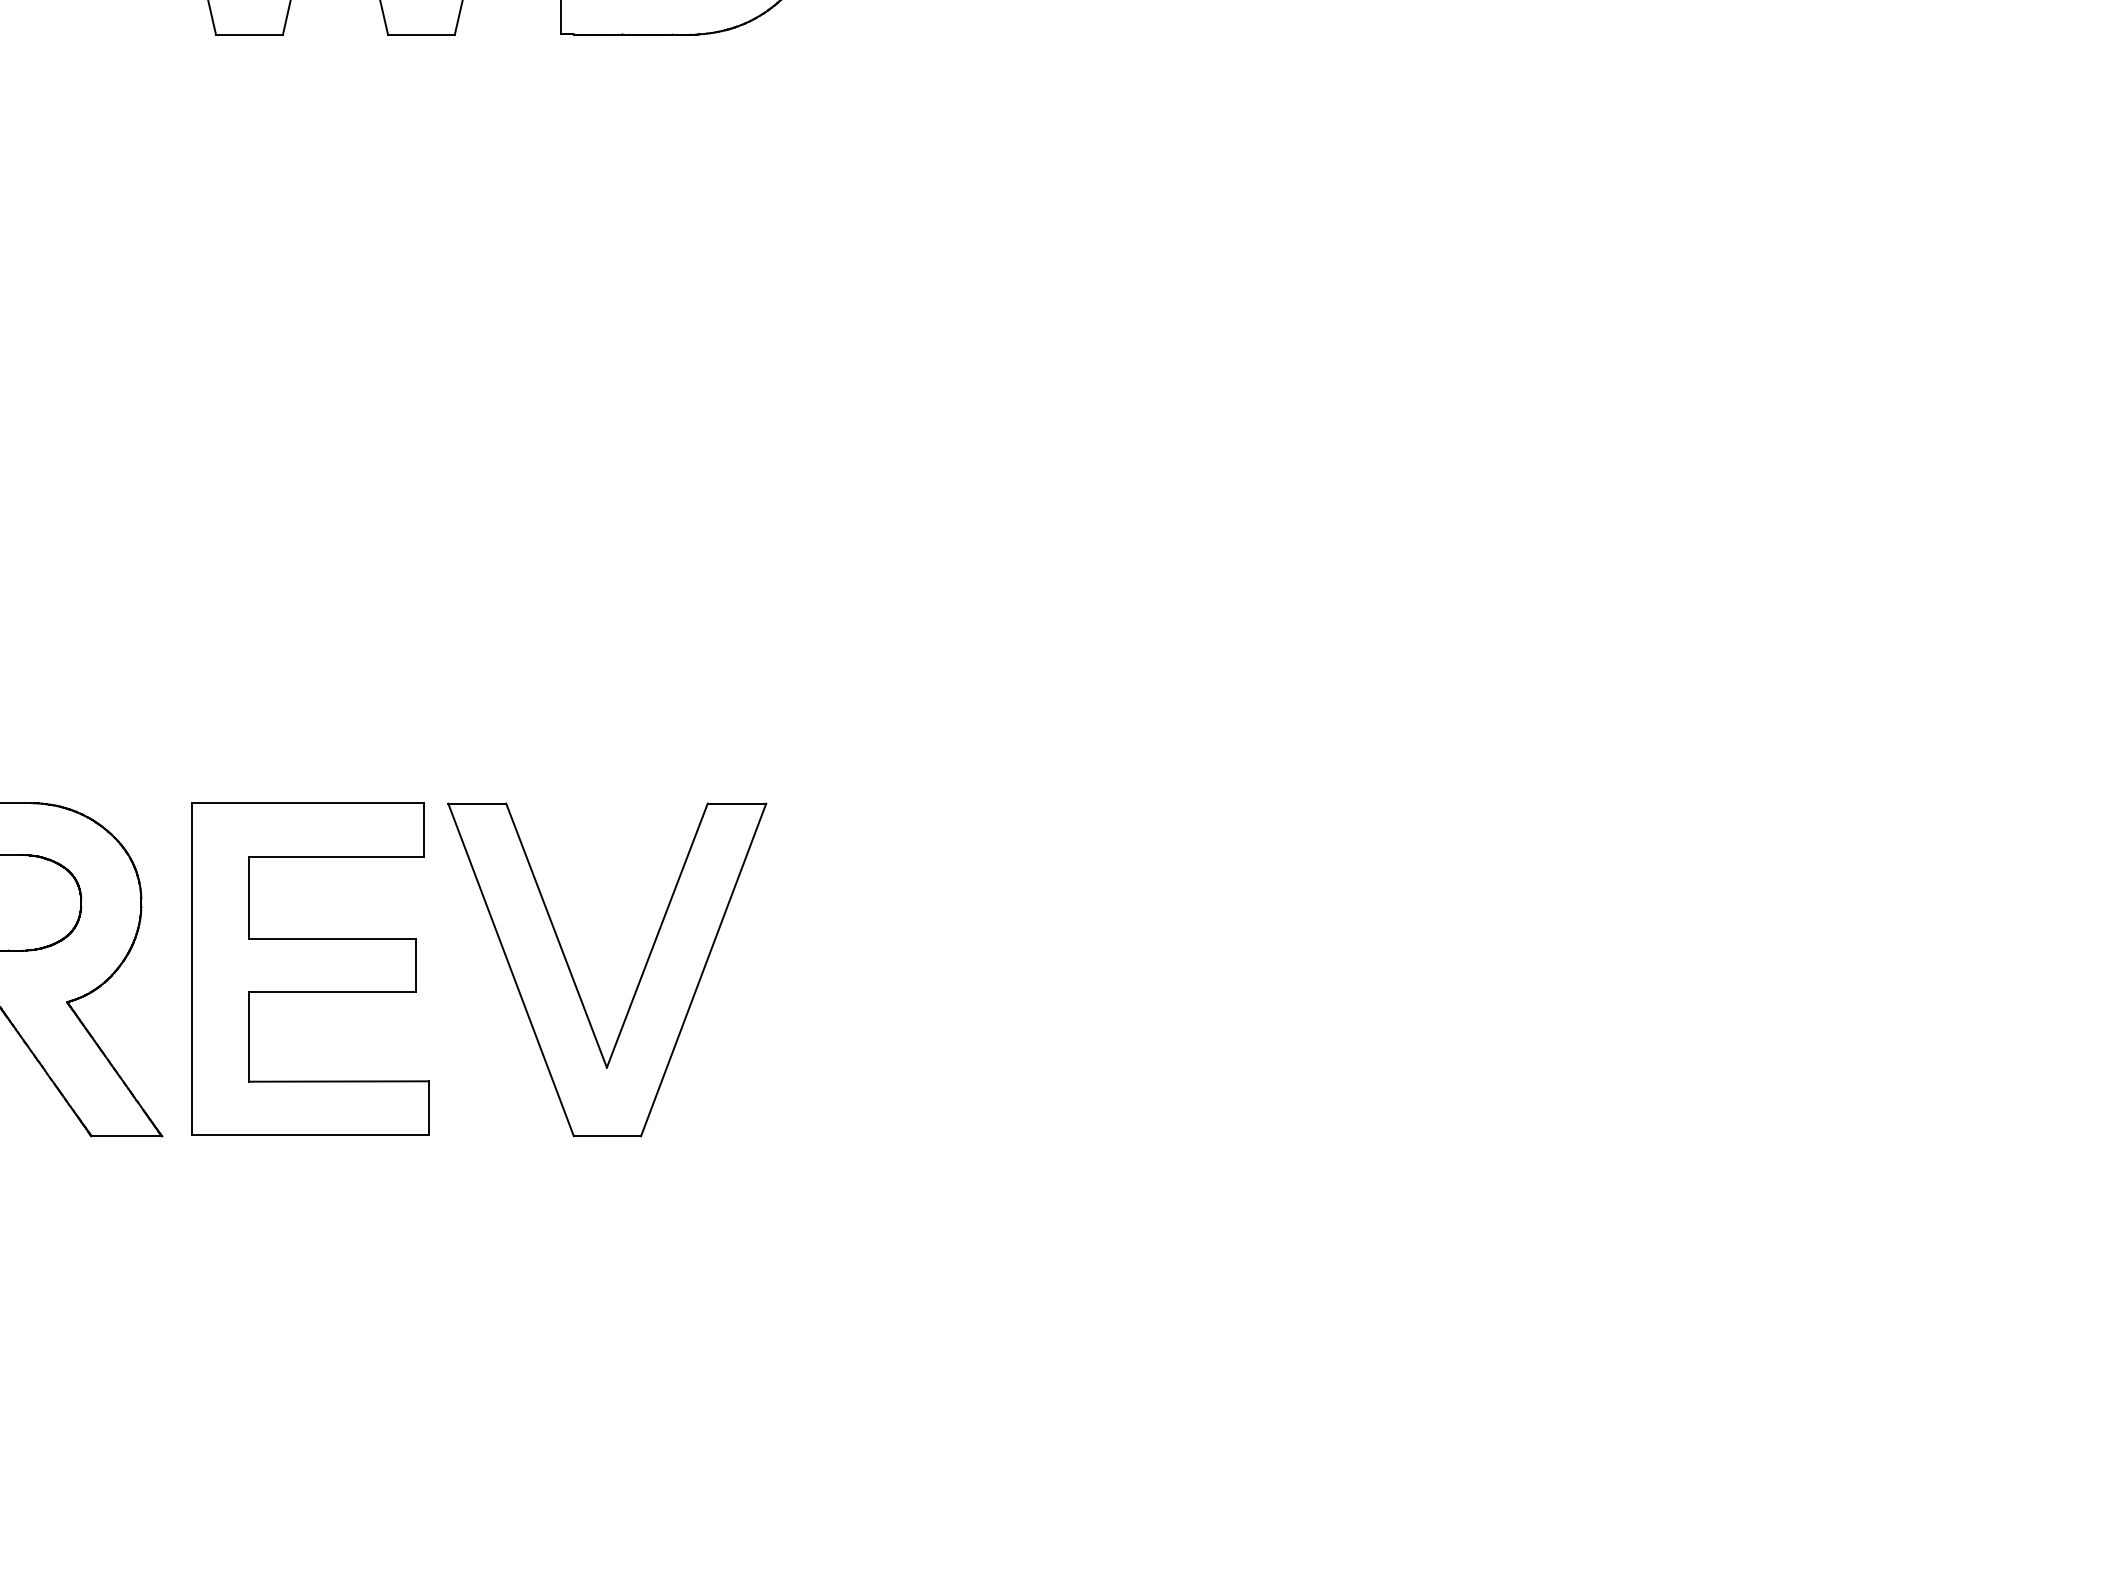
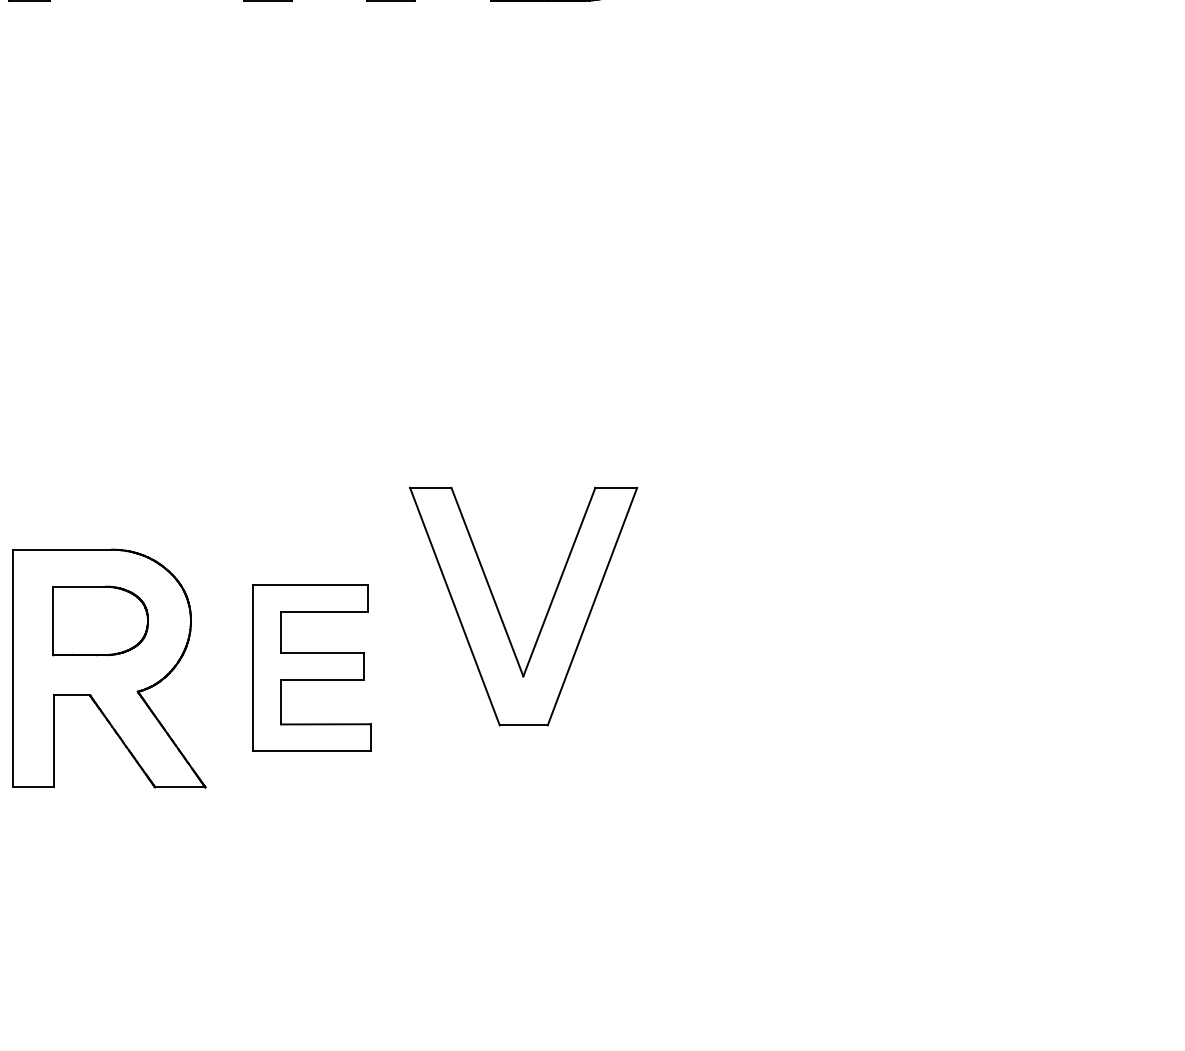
part: (310, 968) -> (311, 667), size x0.7
part: (638, 981) -> (545, 614), moved

